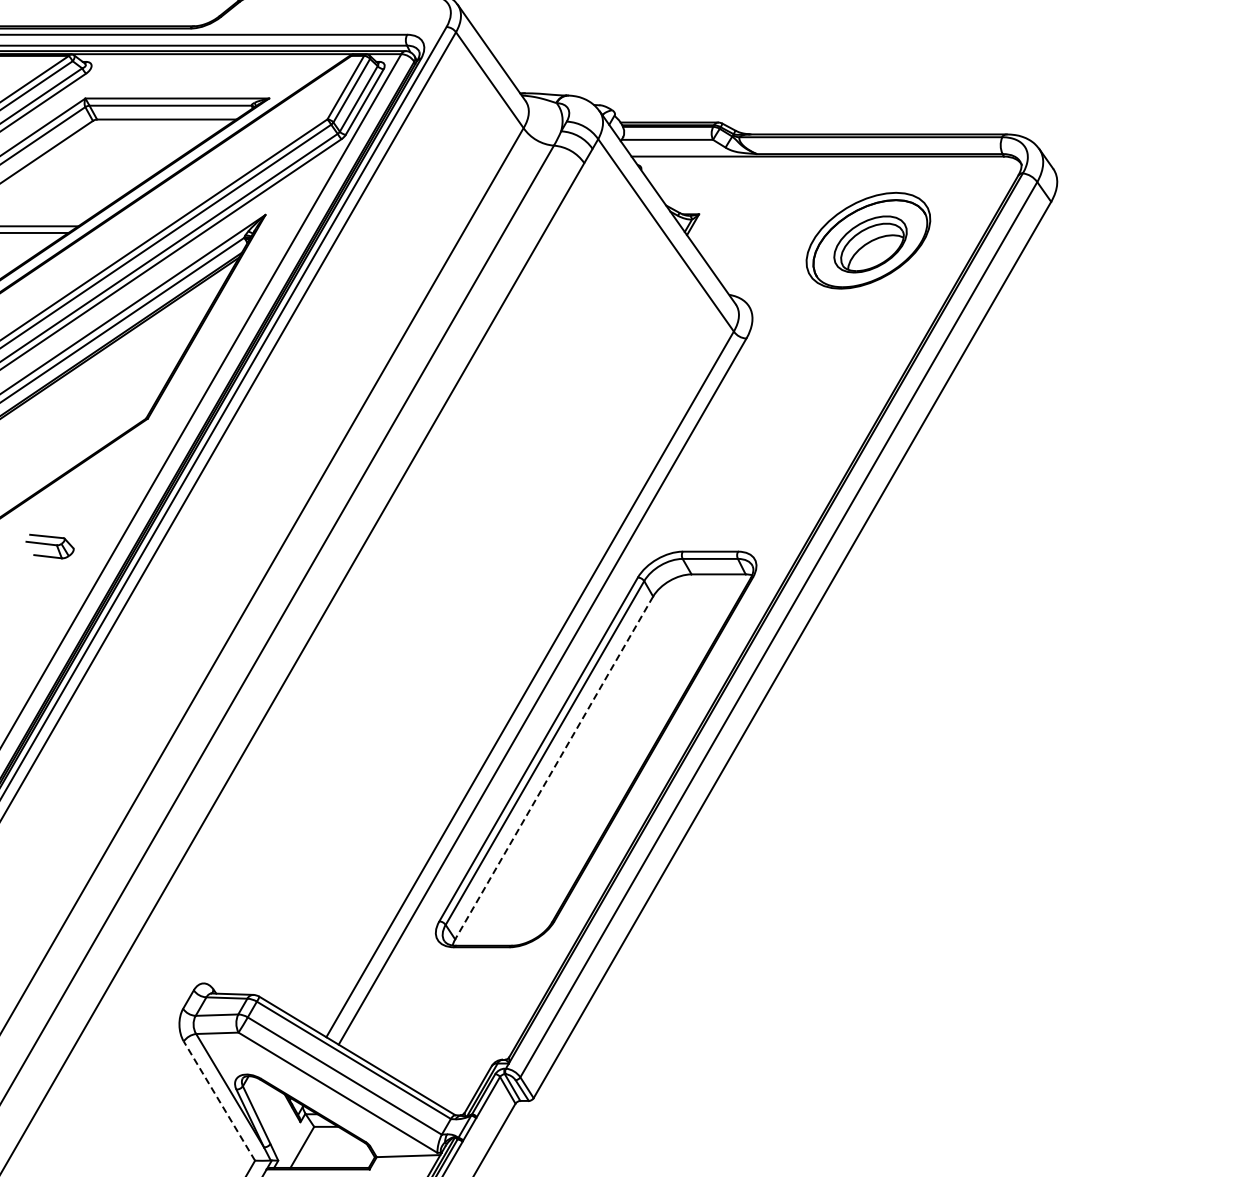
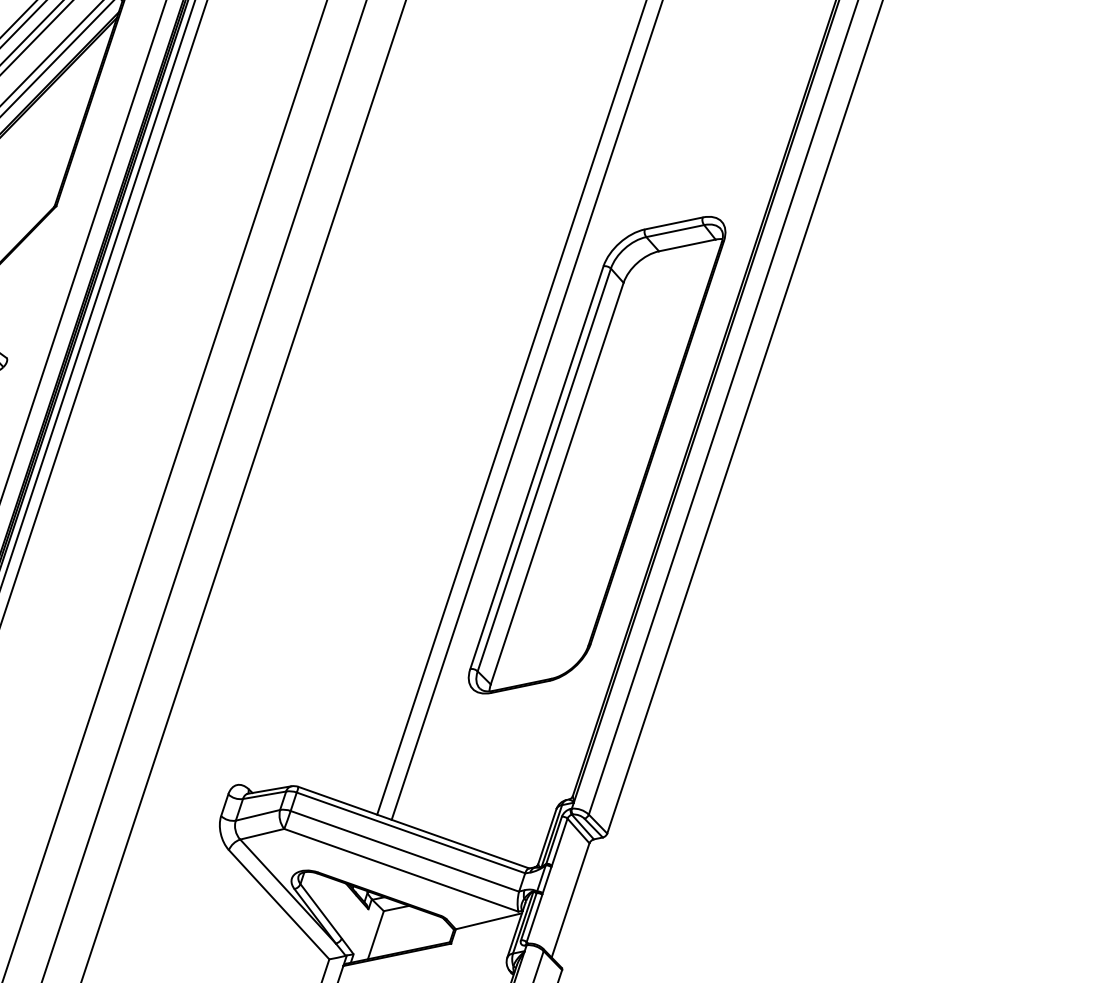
line: (554, 767) -> (557, 483), dashed -> solid
line: (219, 1100) -> (279, 904), dashed -> solid

